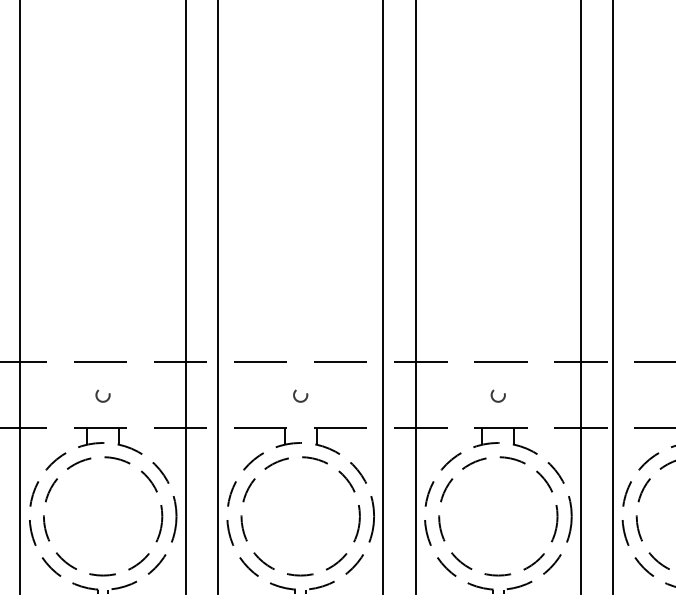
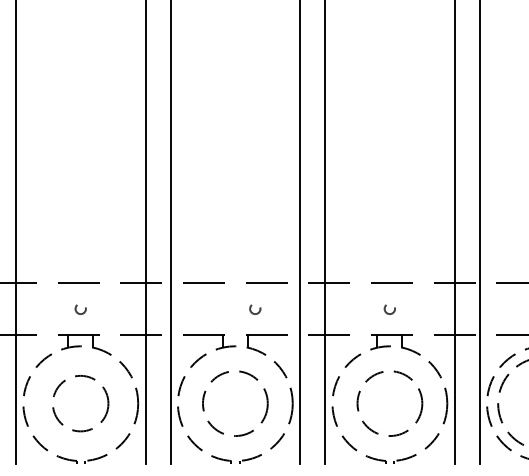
circle: (300, 395) -> (255, 309), moved
circle: (102, 516) -> (80, 403), size x0.6
circle: (300, 516) -> (235, 403), size x0.7
circle: (497, 516) -> (389, 403), size x0.7

